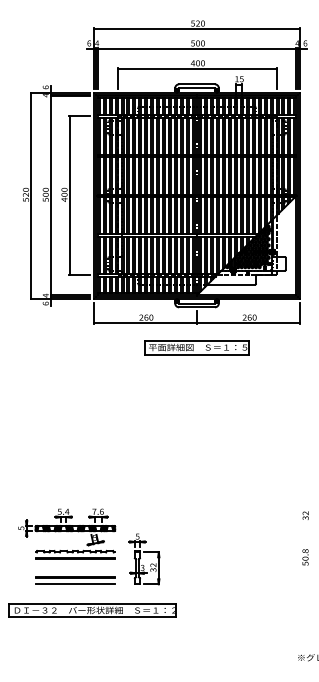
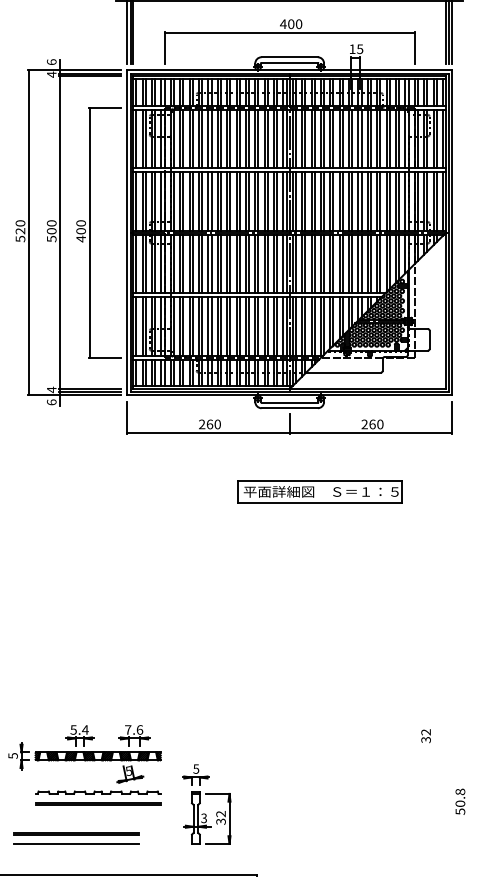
part: (196, 347) -> (318, 491), moved
text: (305, 515) -> (425, 735), moved
part: (75, 580) -> (76, 838), moved

